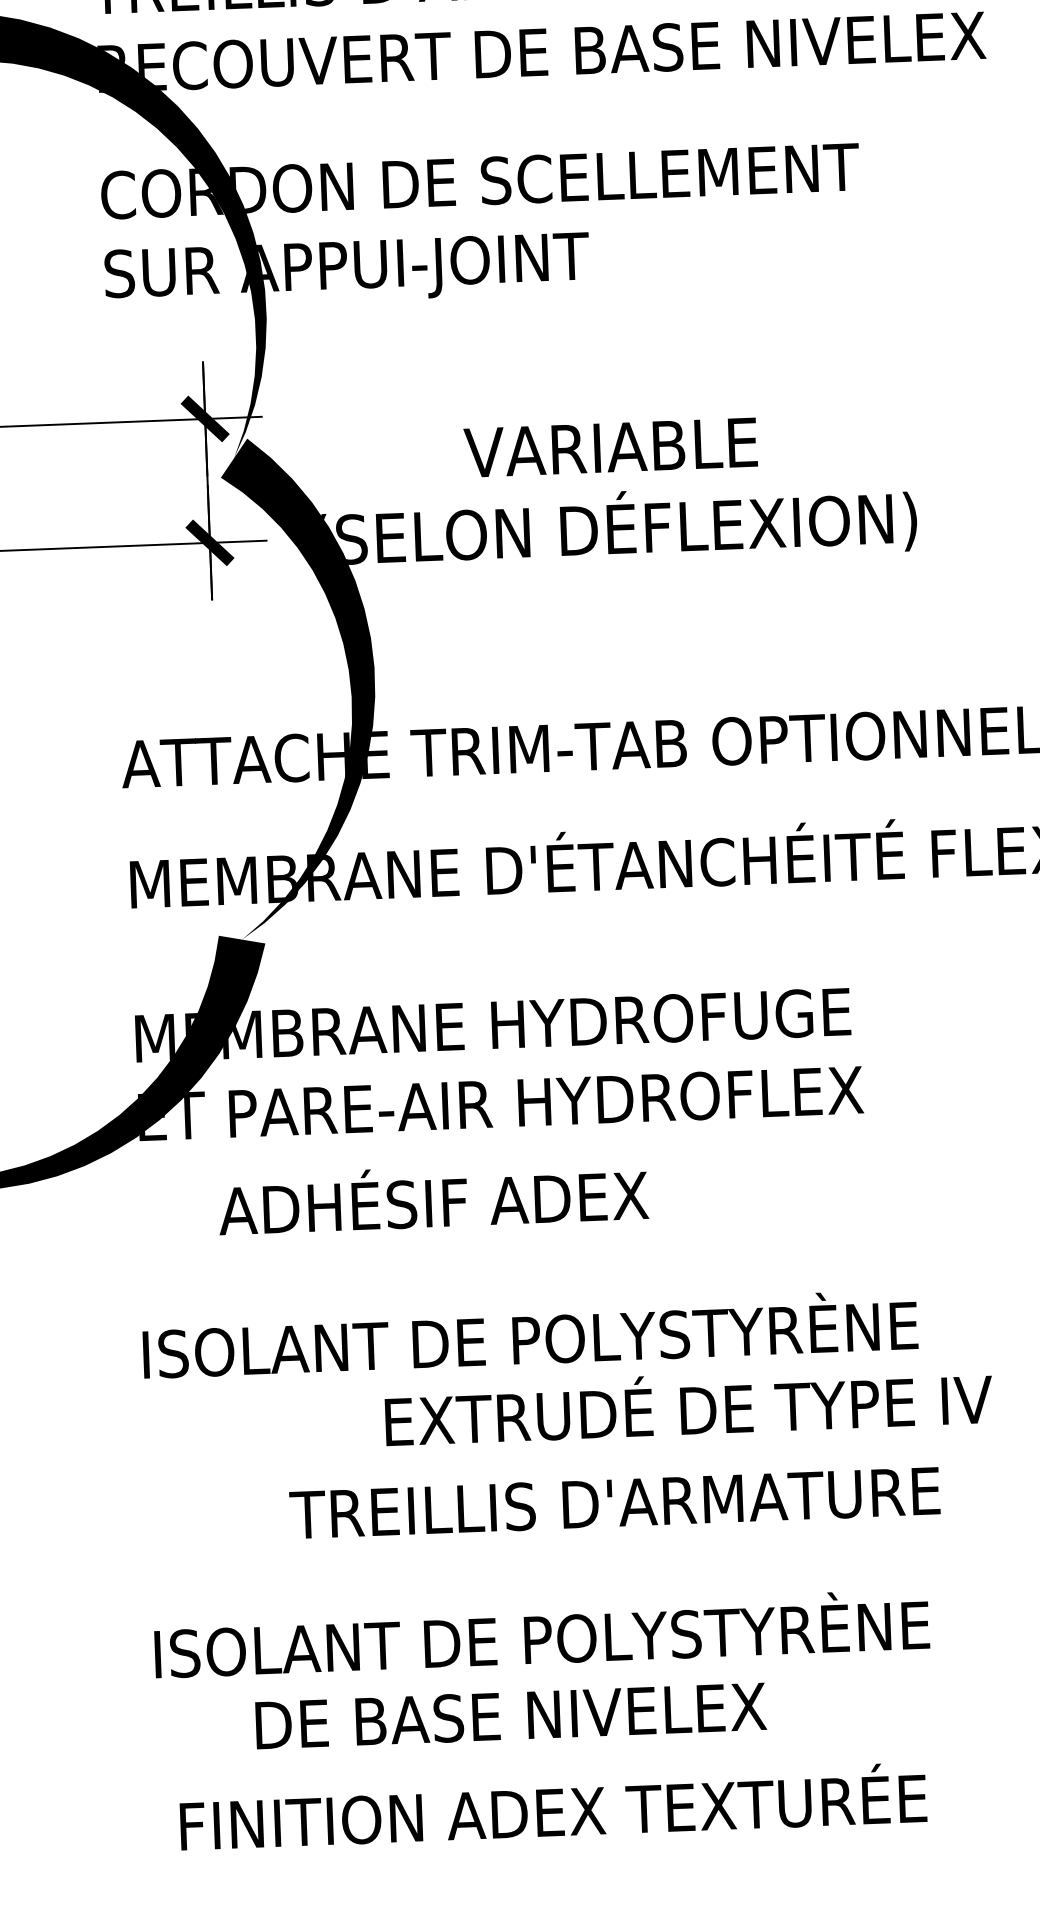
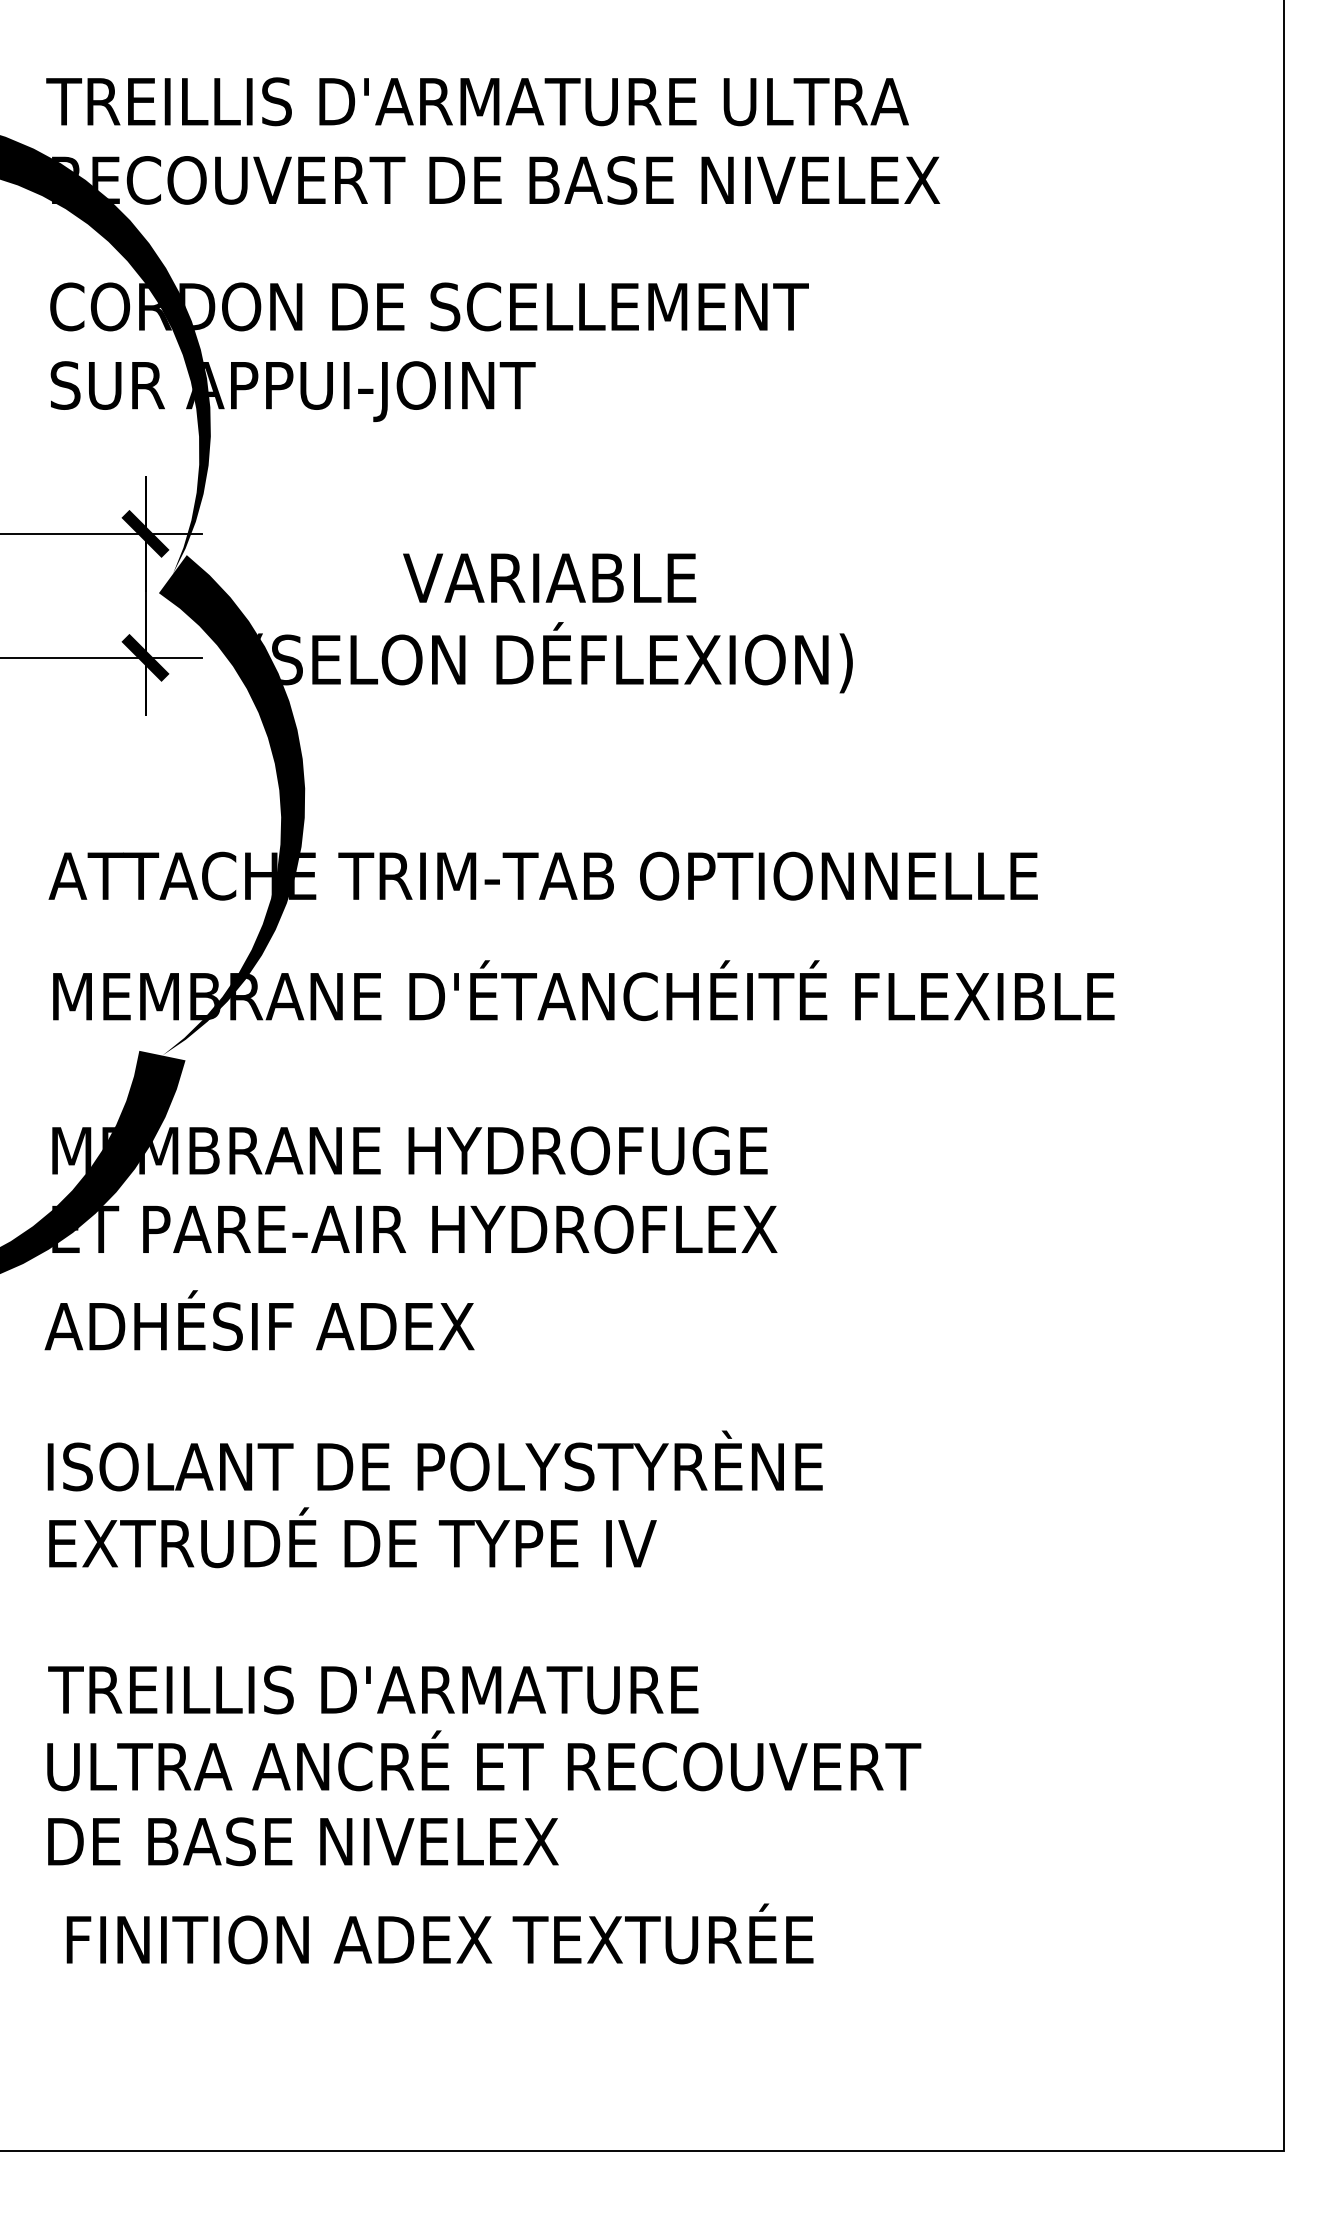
text: (433, 1197) -> (259, 1320), moved
text: (688, 1404) -> (352, 1537), moved
text: (615, 1502) -> (373, 1689), moved
text: (591, 1631) -> (484, 1760), ISOLANT DE POLYSTYRÈNE -> ULTRA ANCRÉ ET RECOUVERT
text: (511, 1715) -> (303, 1841), moved

